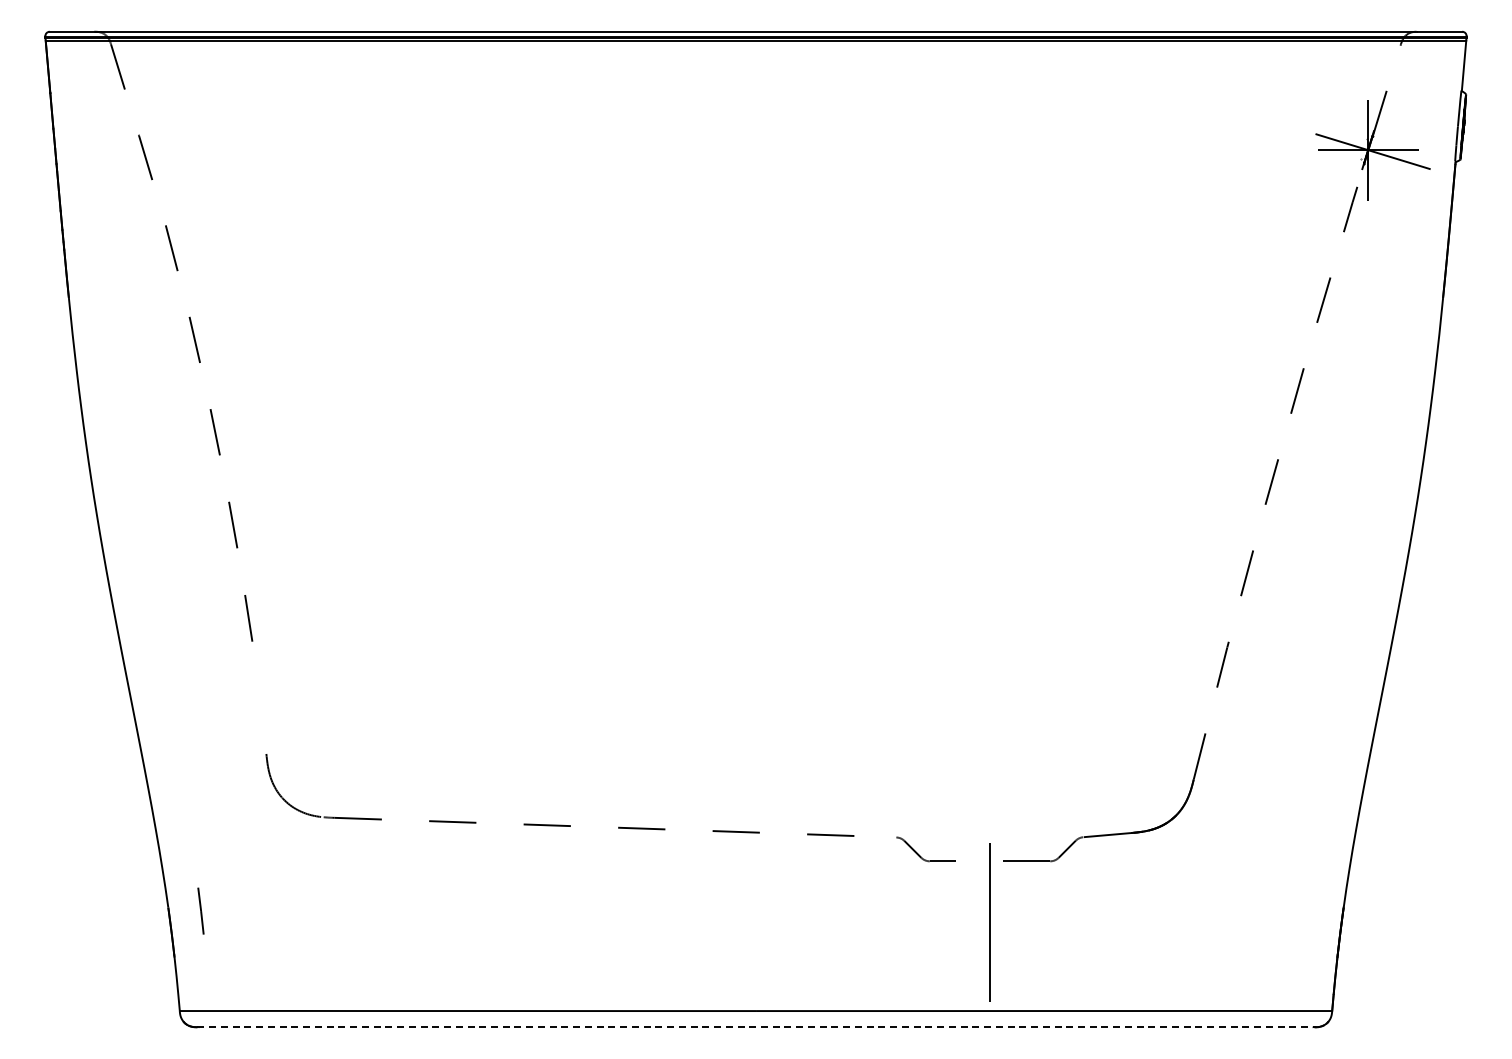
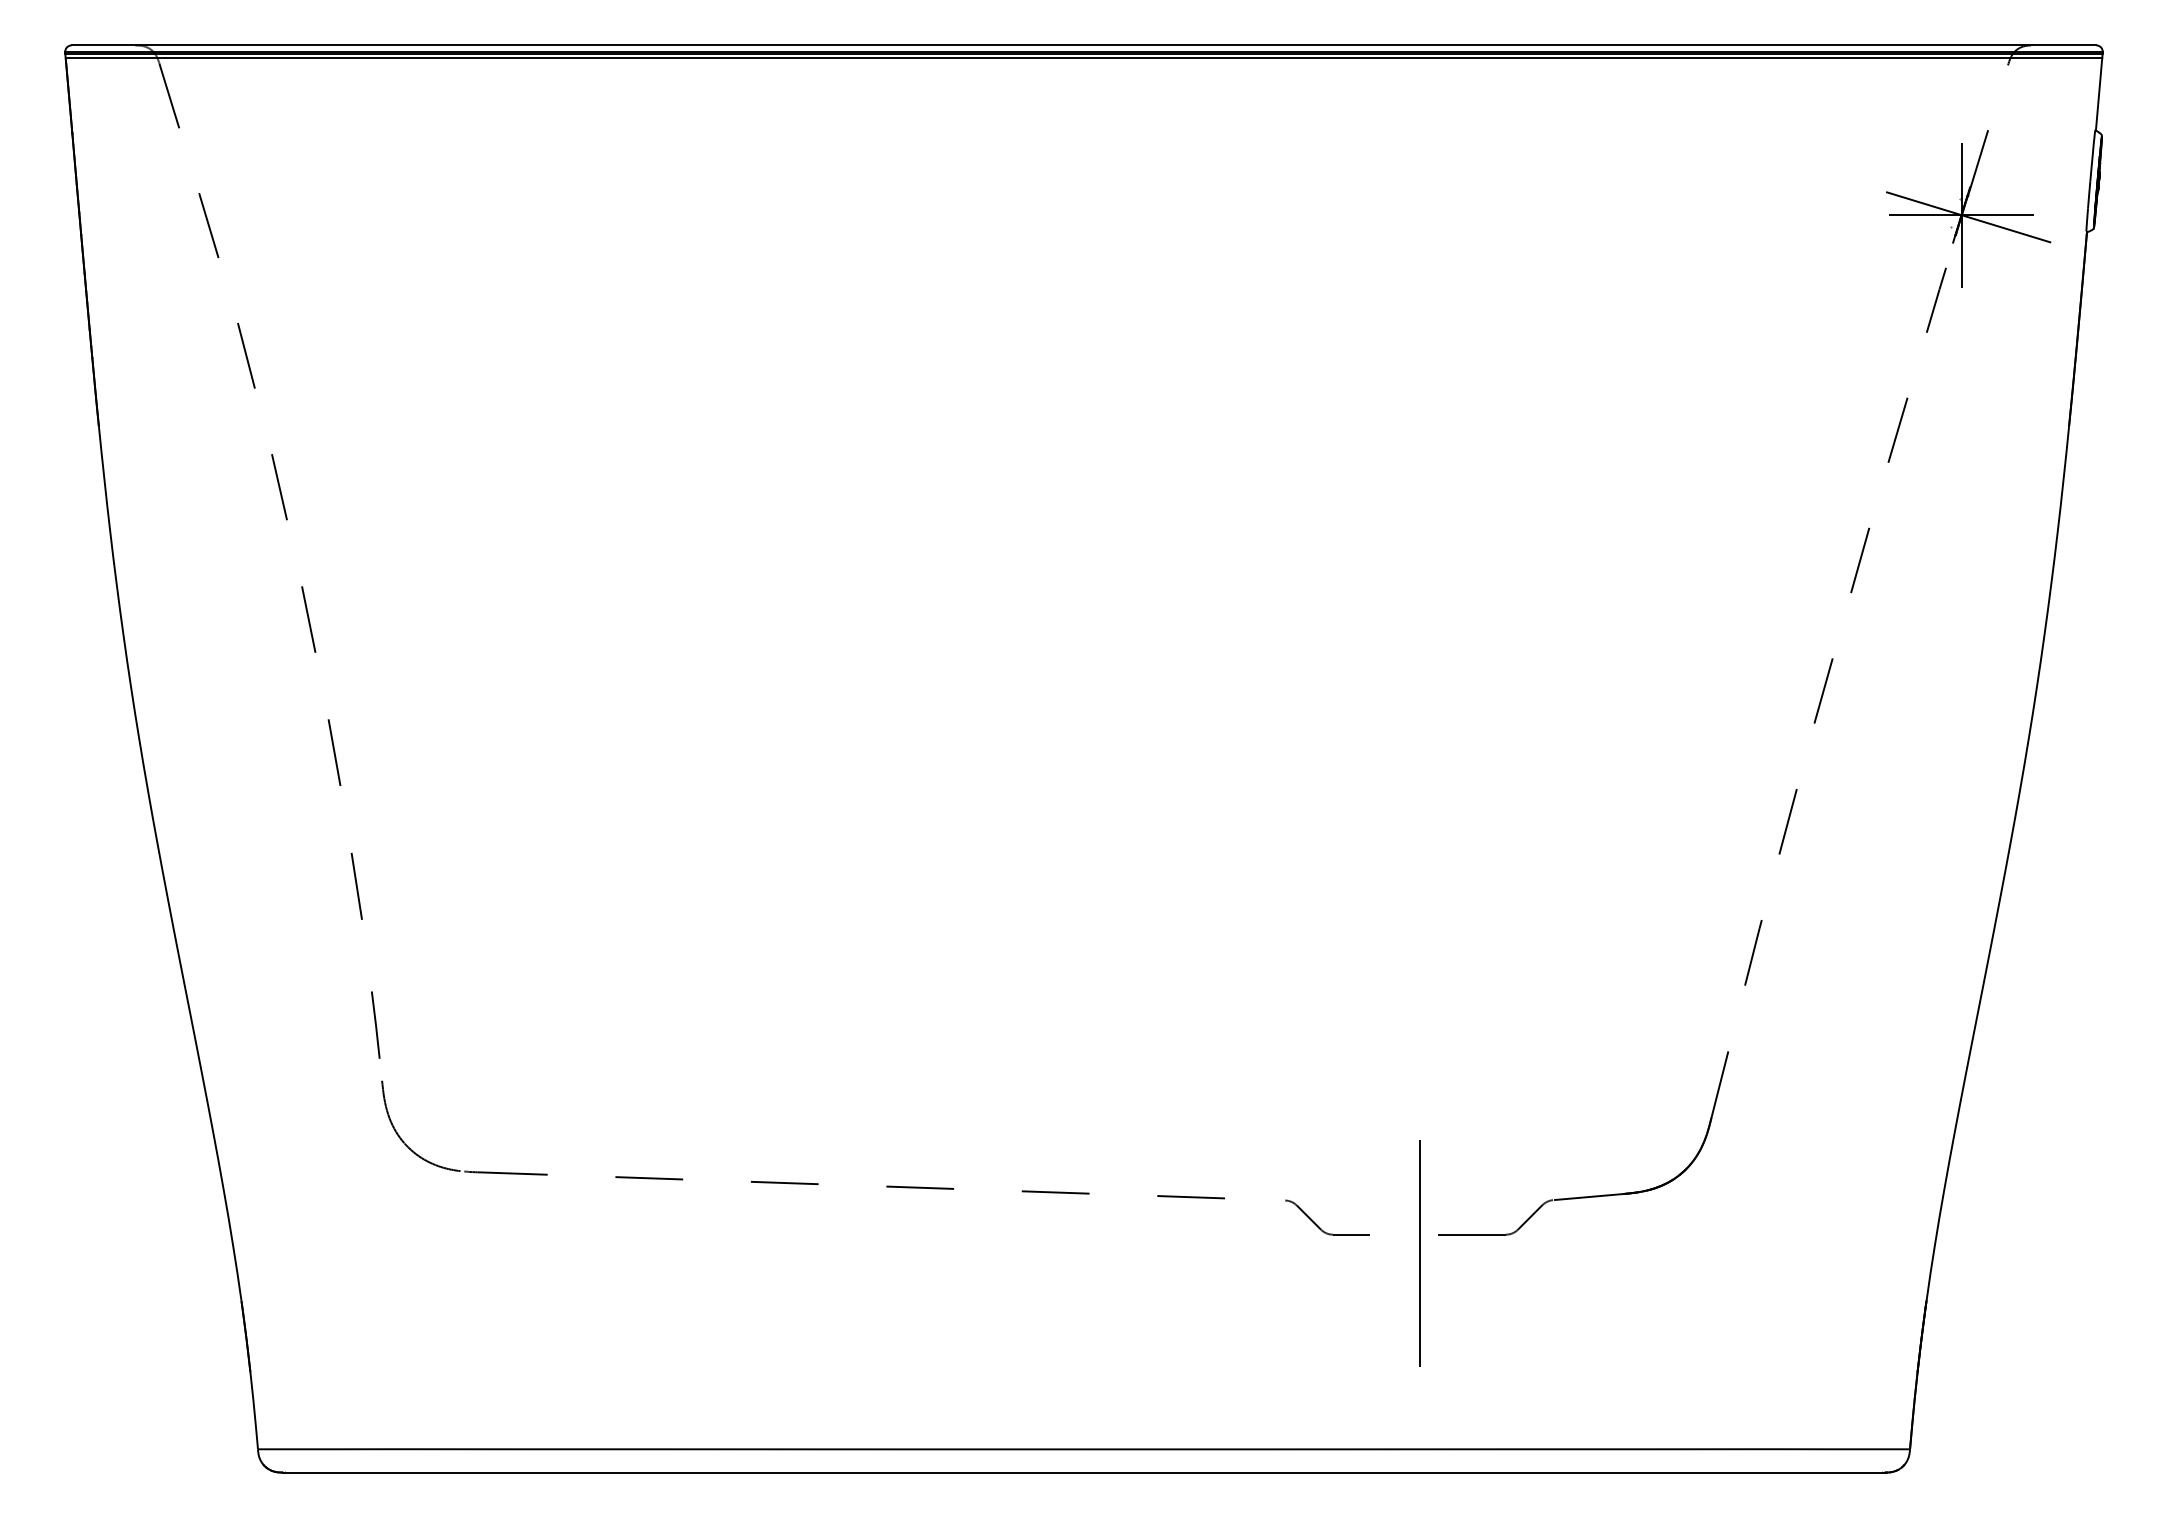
line: (200, 910) -> (375, 1024), moved
line: (989, 922) -> (1418, 1253), moved
line: (755, 1027) -> (1083, 1472), dashed -> solid

